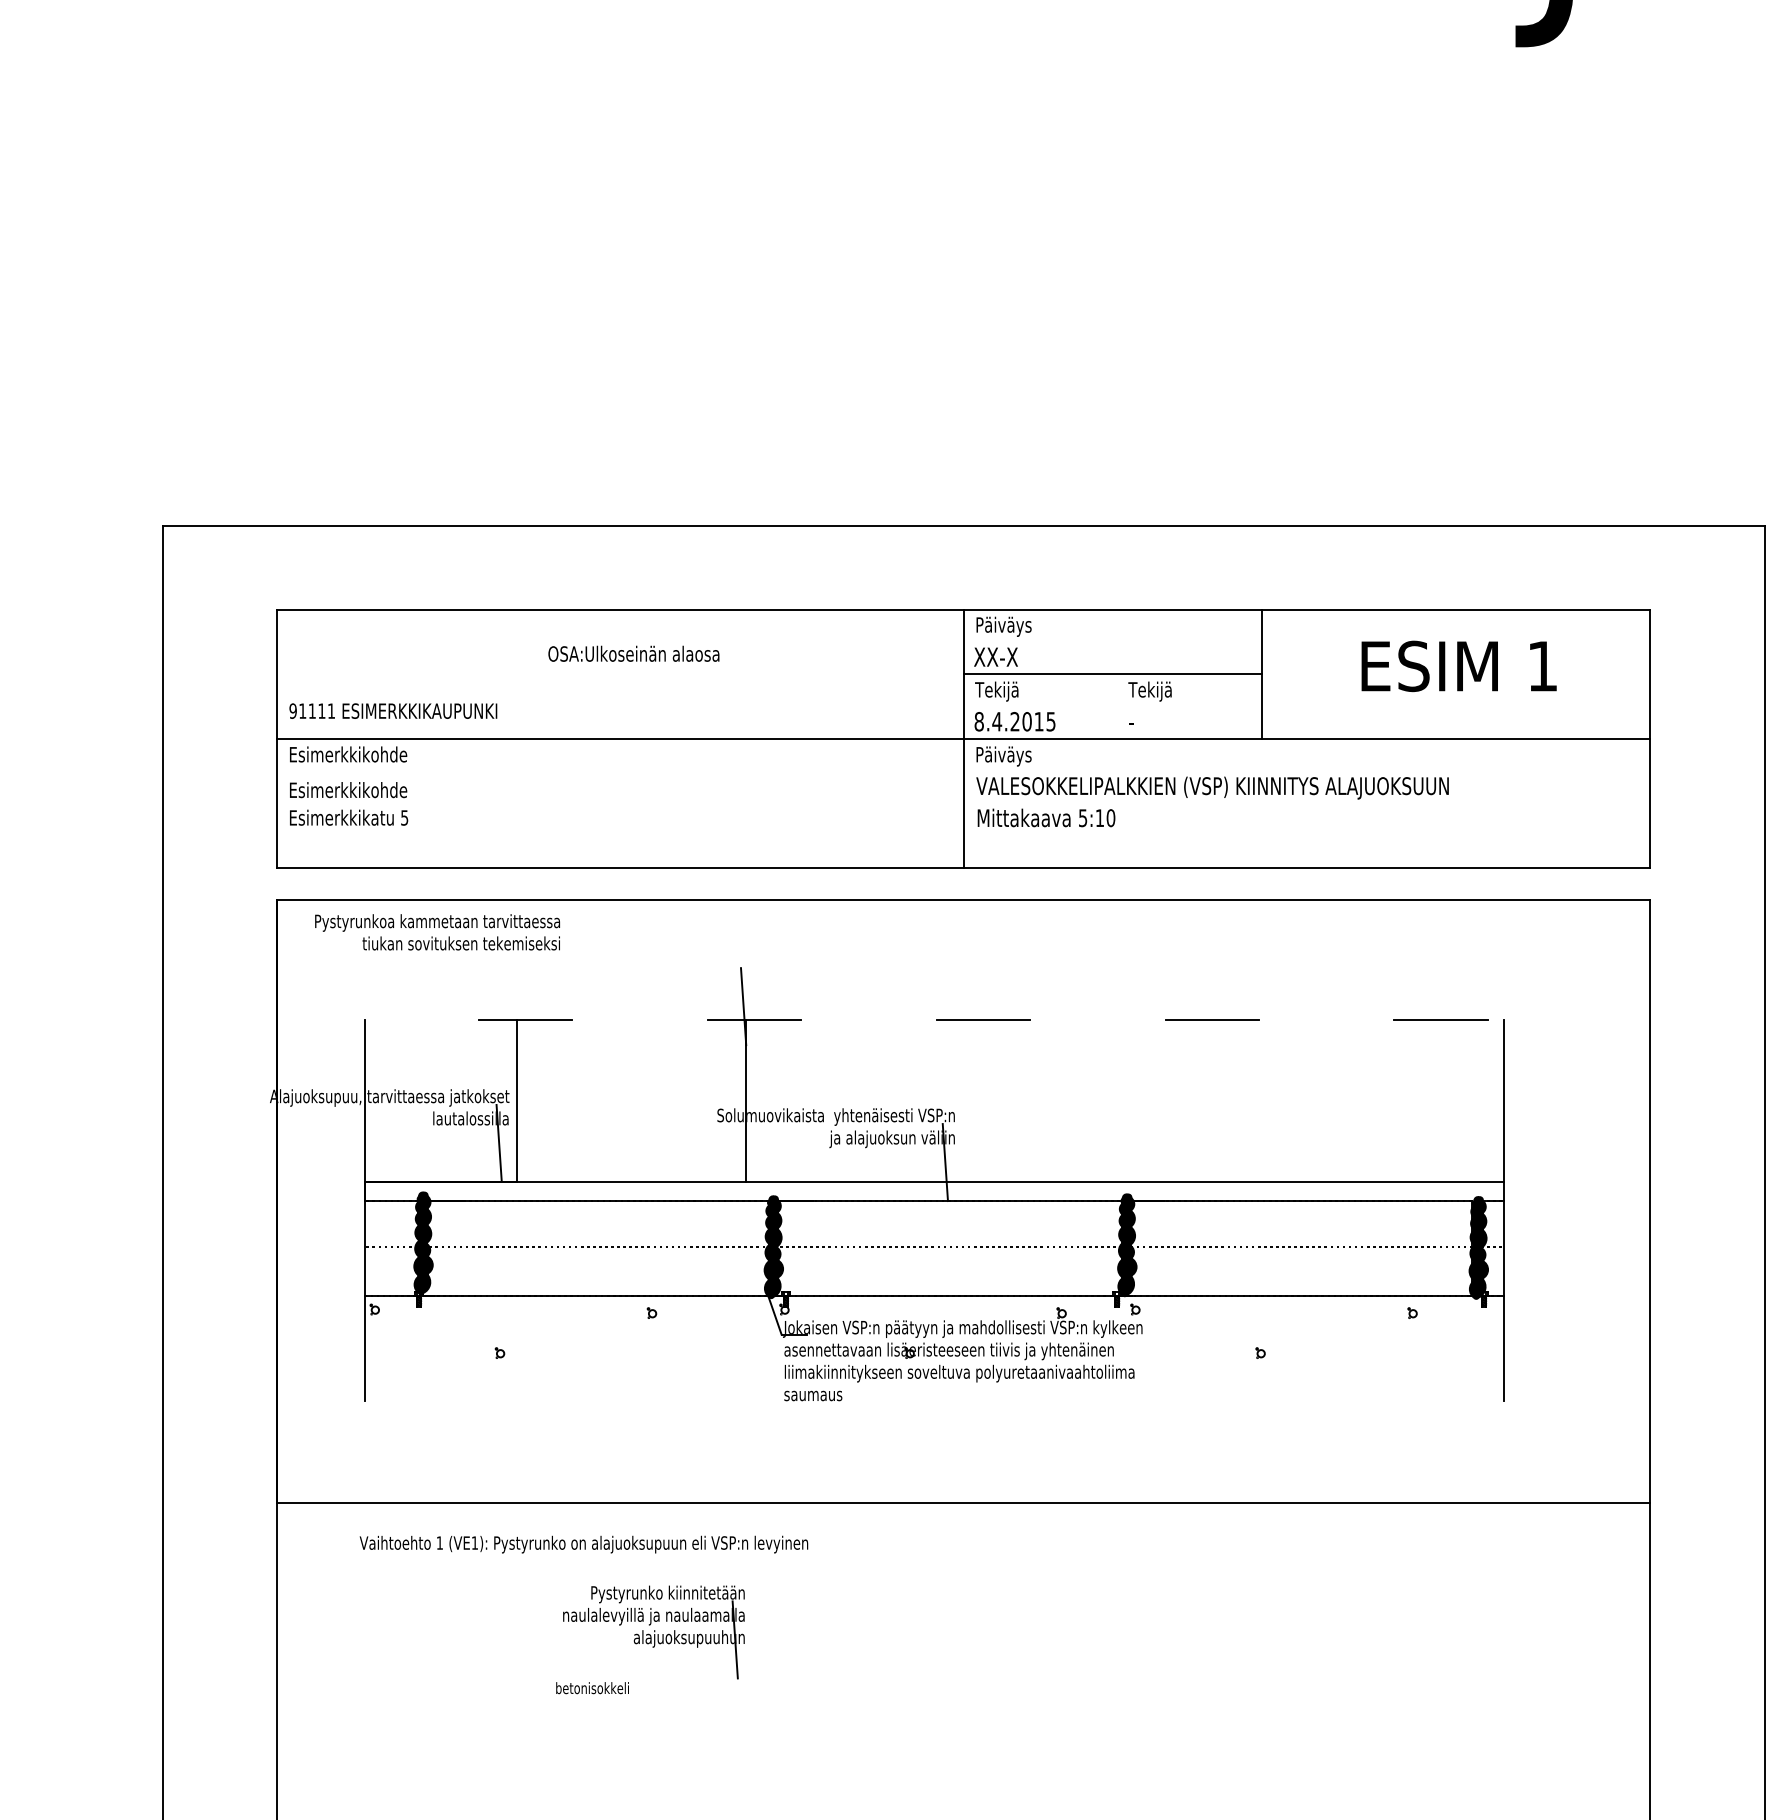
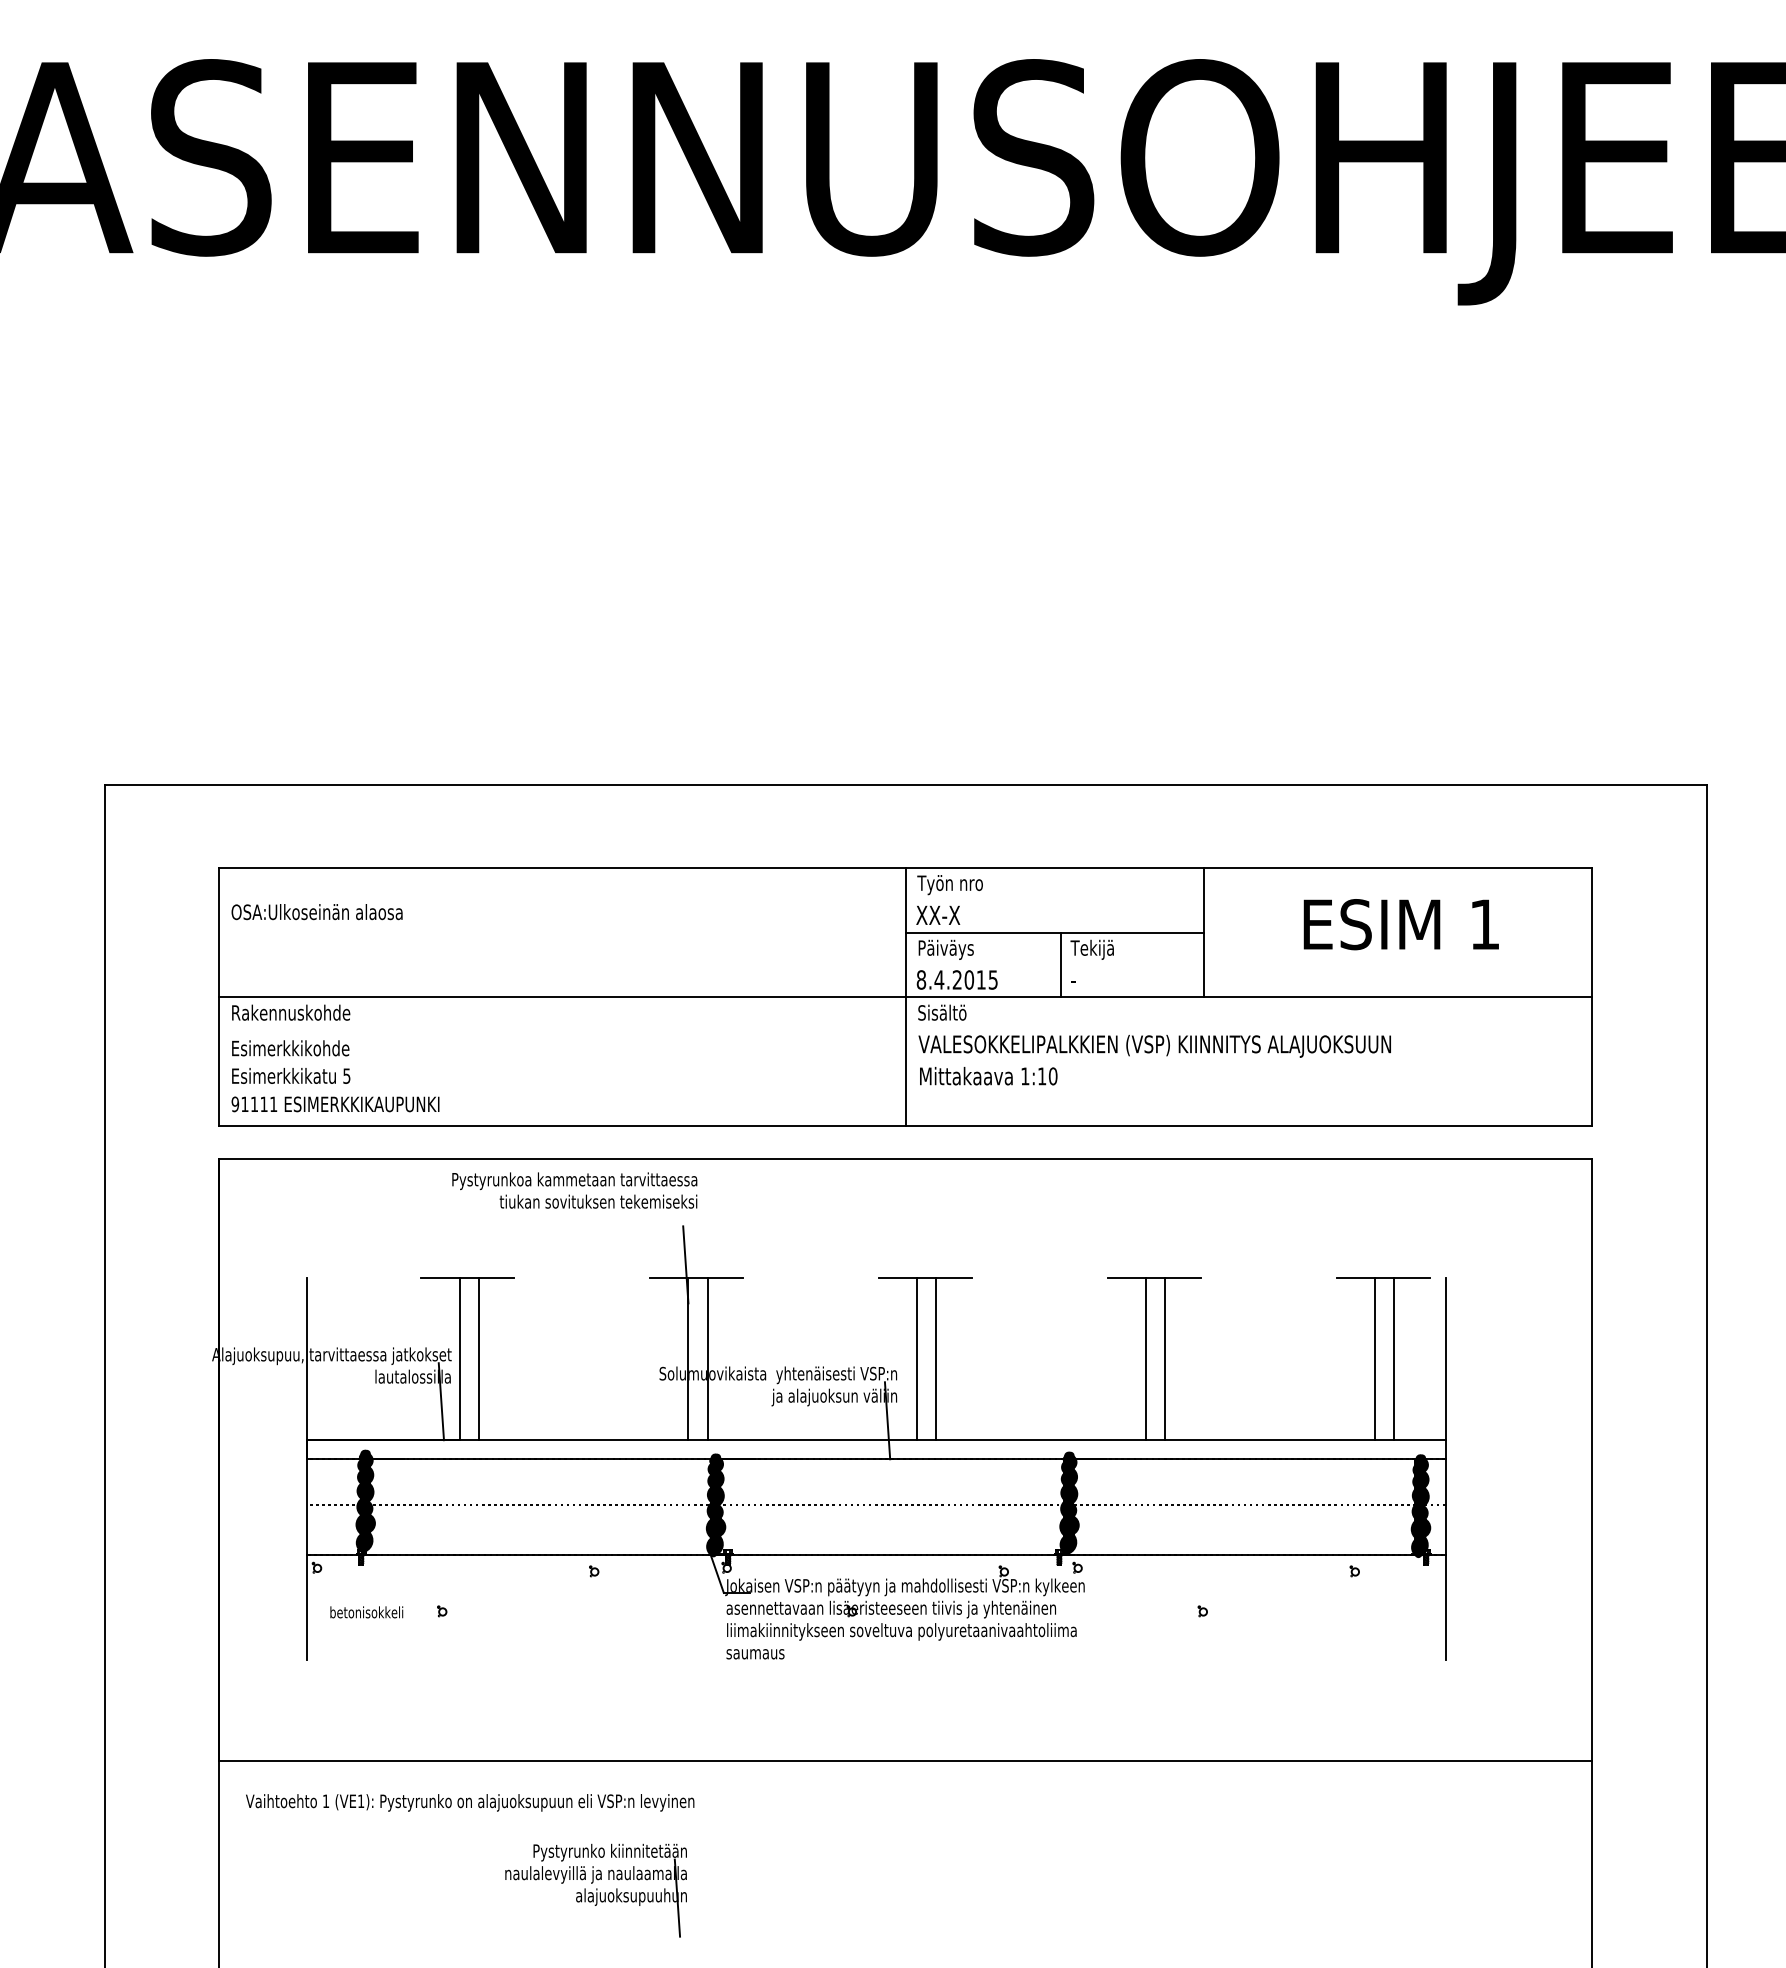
text: (1007, 627) -> (949, 885), Päiväys -> Työn nro
text: (633, 654) -> (316, 912), moved
text: (1003, 691) -> (945, 949), Tekijä -> Päiväys
line: (1118, 706) -> (1060, 964), added
text: (393, 711) -> (335, 1104), moved
text: (349, 754) -> (291, 1012), Esimerkkikohde -> Rakennuskohde
text: (1003, 756) -> (945, 1014), Päiväys -> Sisältö
text: (1083, 818) -> (1025, 1076), 5:10 -> 1:10
text: (437, 932) -> (574, 1190), moved
line: (536, 1100) -> (478, 1358), added
line: (765, 1100) -> (707, 1358), added
line: (975, 1100) -> (917, 1358), added
line: (994, 1100) -> (936, 1358), added
line: (1204, 1100) -> (1146, 1358), added
line: (1223, 1100) -> (1165, 1358), added
line: (1433, 1100) -> (1375, 1358), added
line: (1452, 1100) -> (1394, 1358), added
text: (584, 1544) -> (470, 1802), moved
text: (592, 1688) -> (366, 1612), moved

